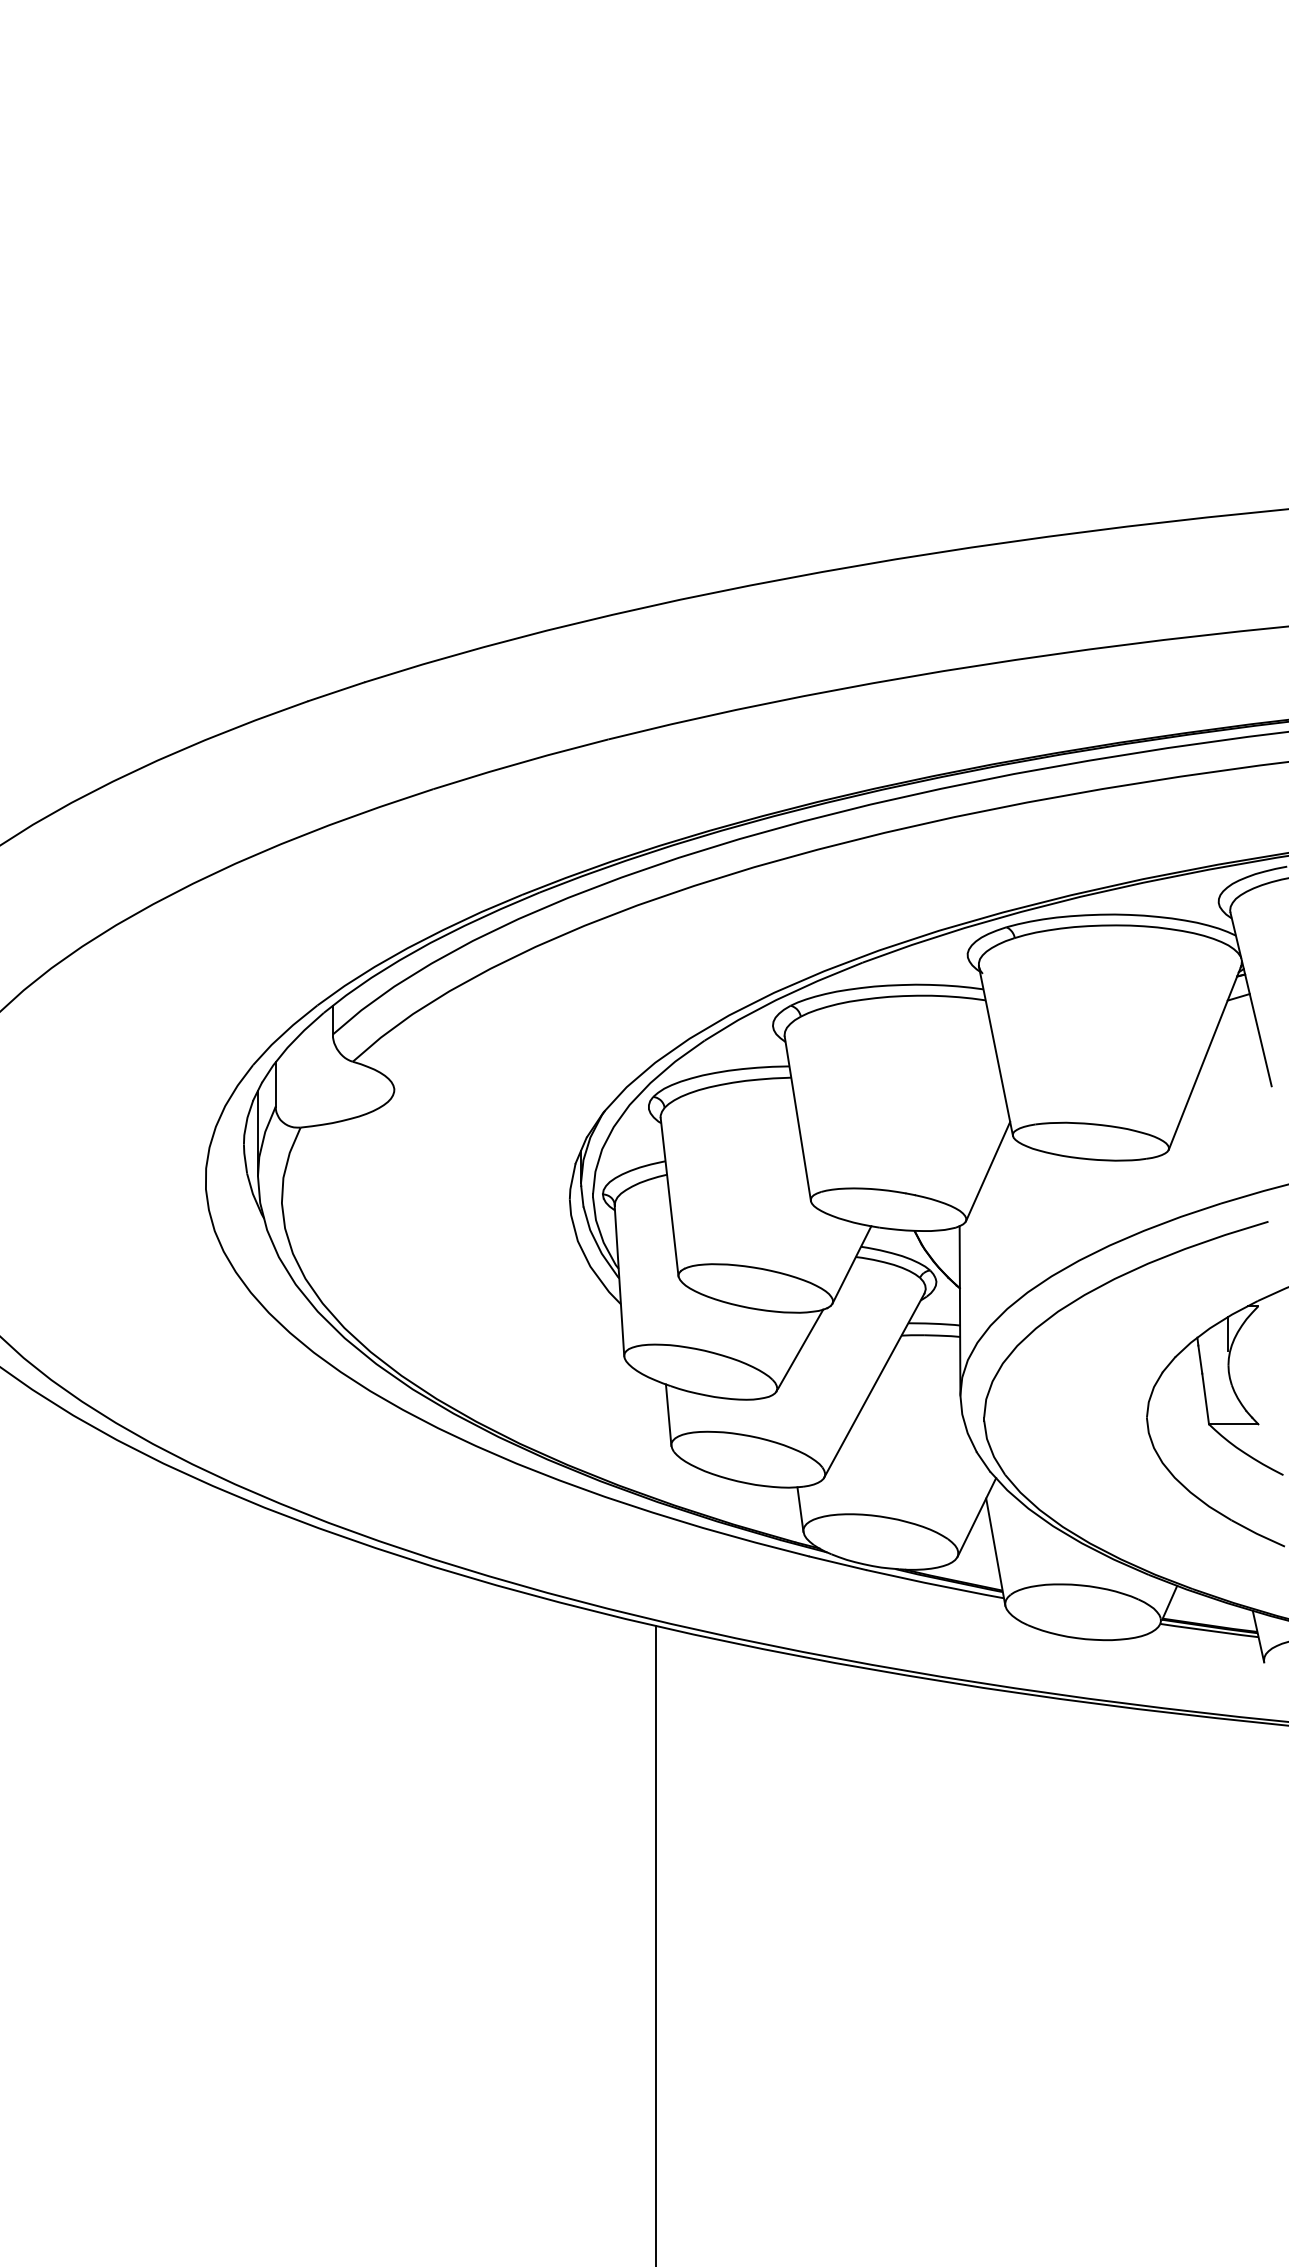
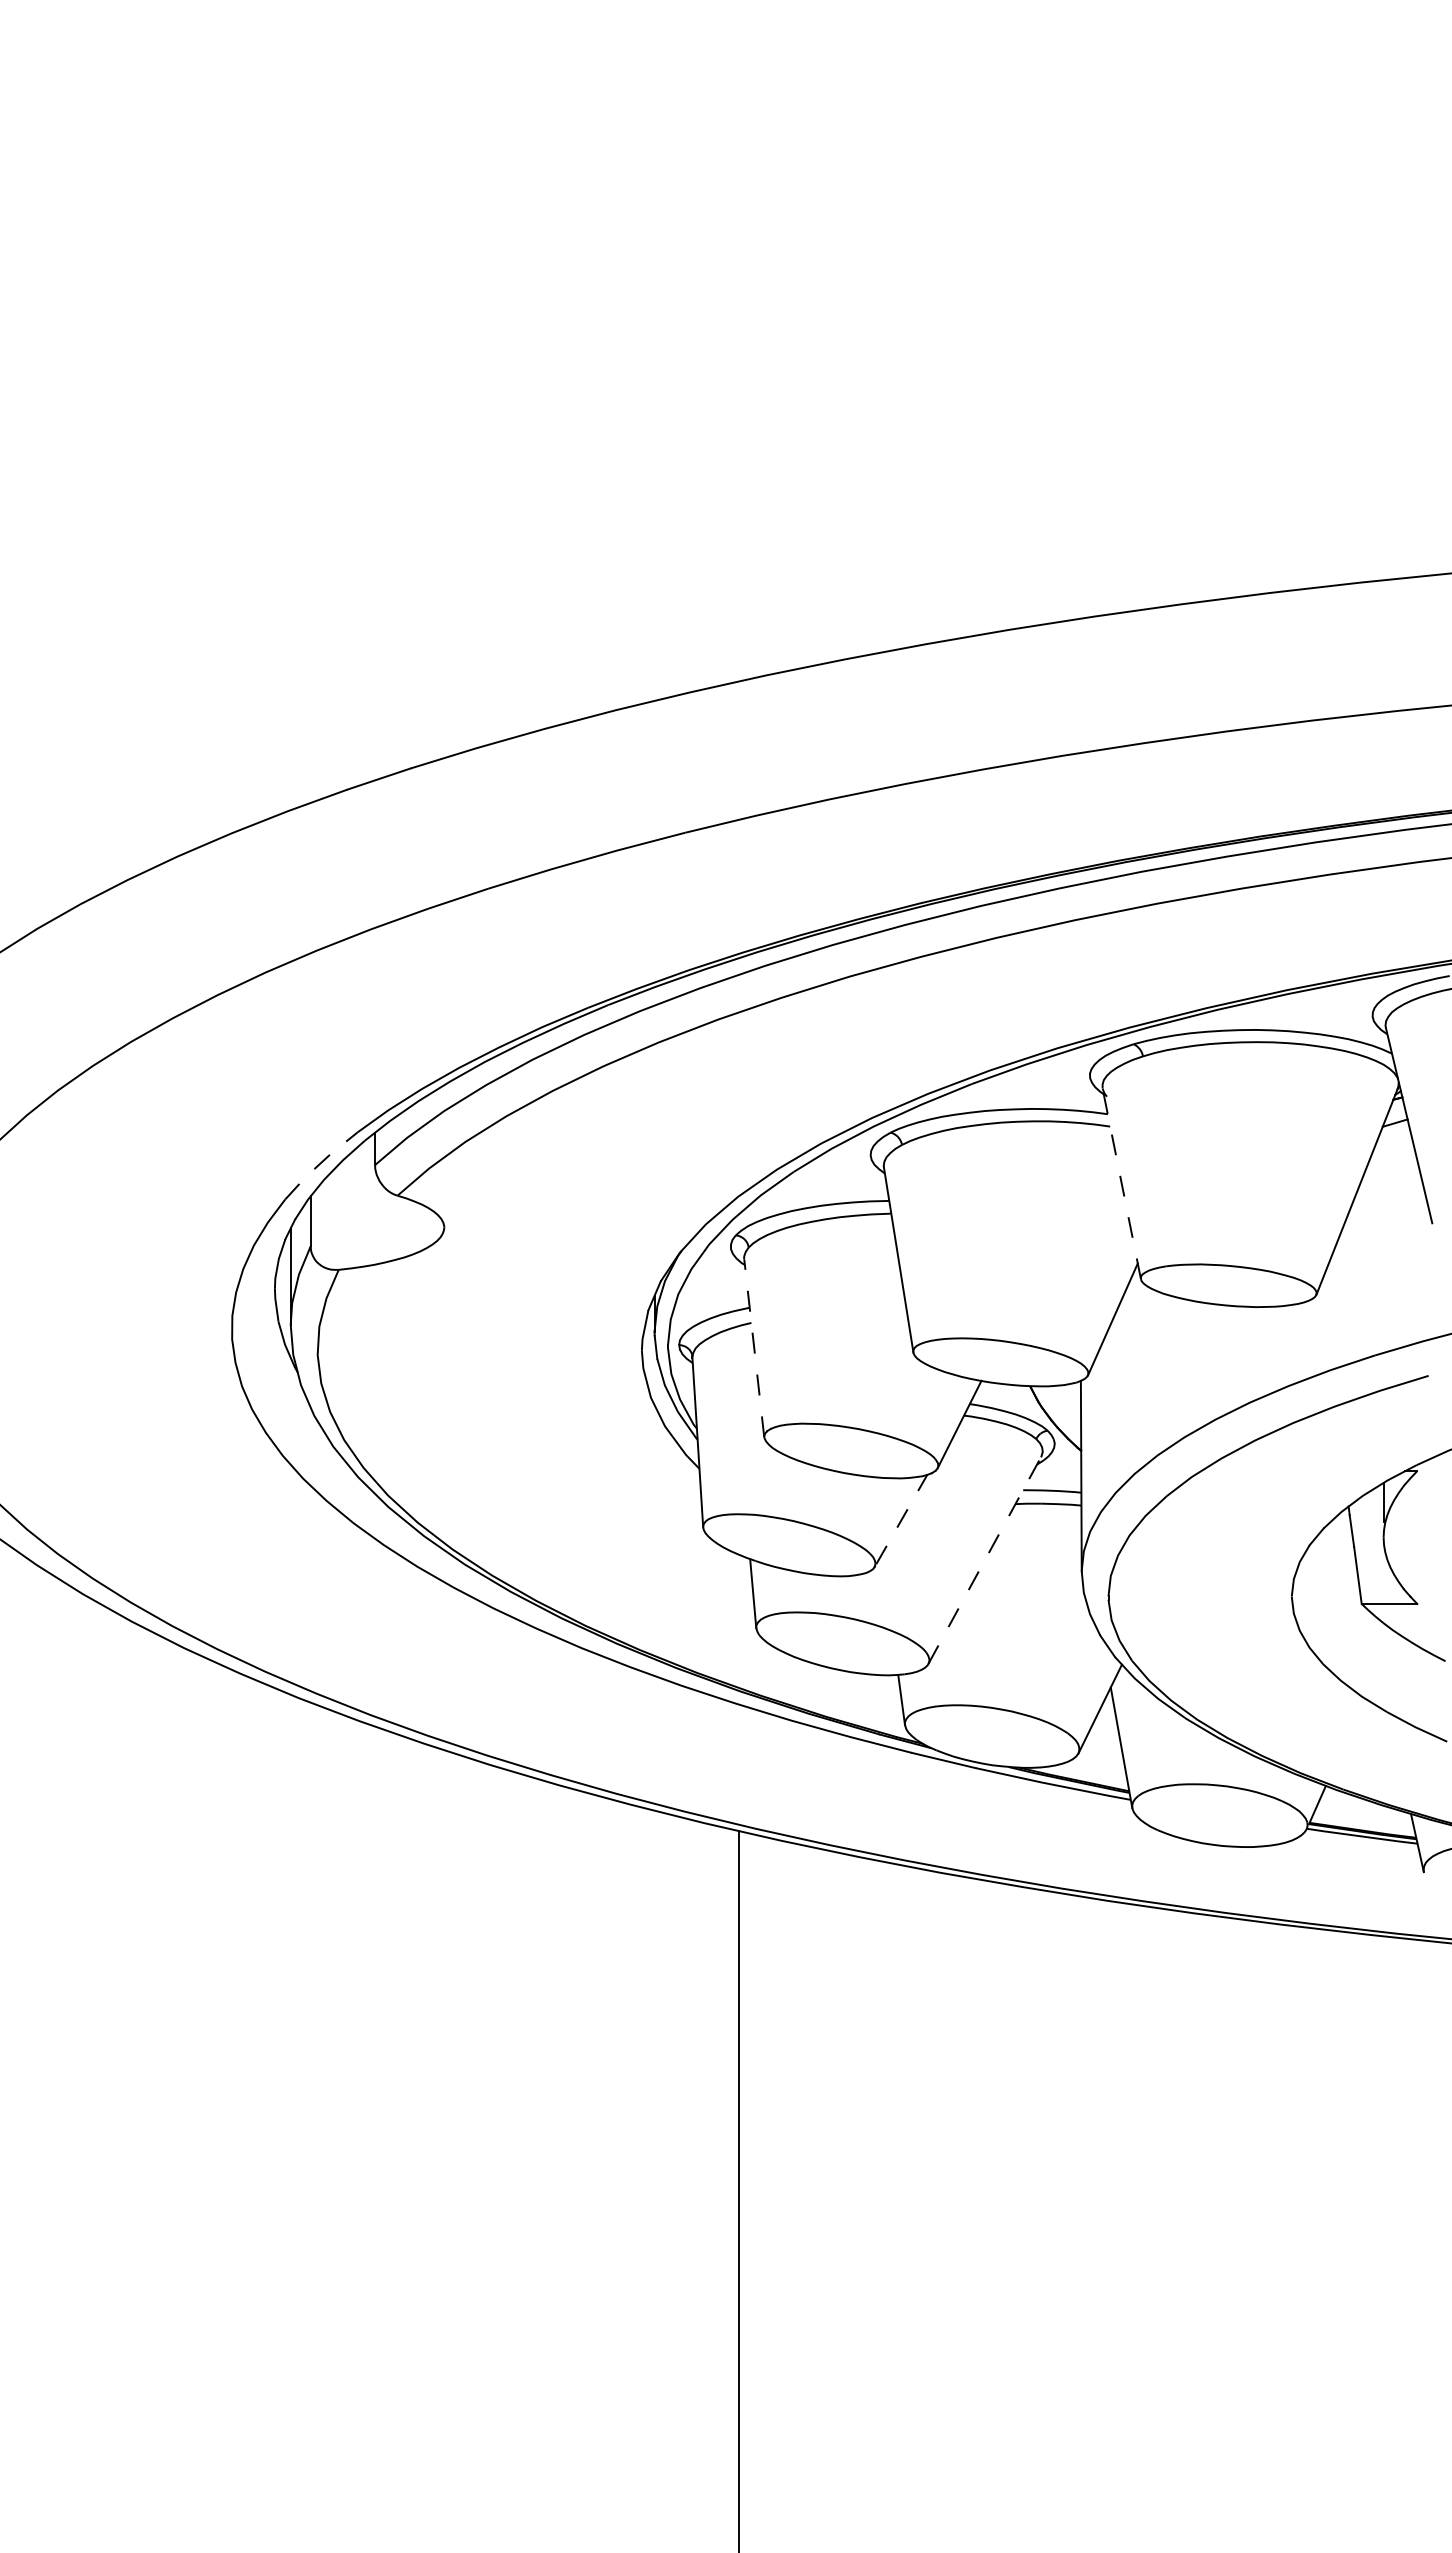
line: (284, 1033) -> (320, 1163), solid -> dashed
line: (995, 1050) -> (1121, 1183), solid -> dashed
line: (669, 1197) -> (754, 1348), solid -> dashed
line: (801, 1349) -> (902, 1519), solid -> dashed
line: (874, 1385) -> (984, 1560), solid -> dashed

